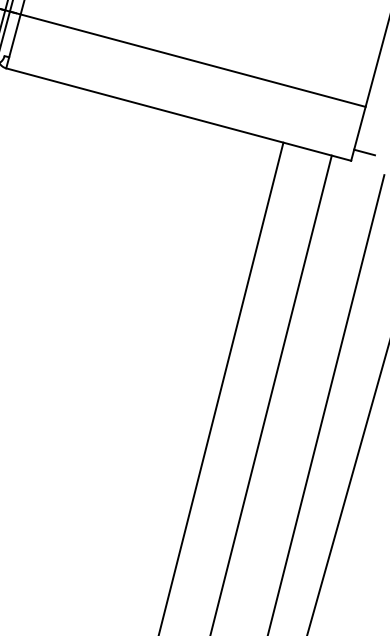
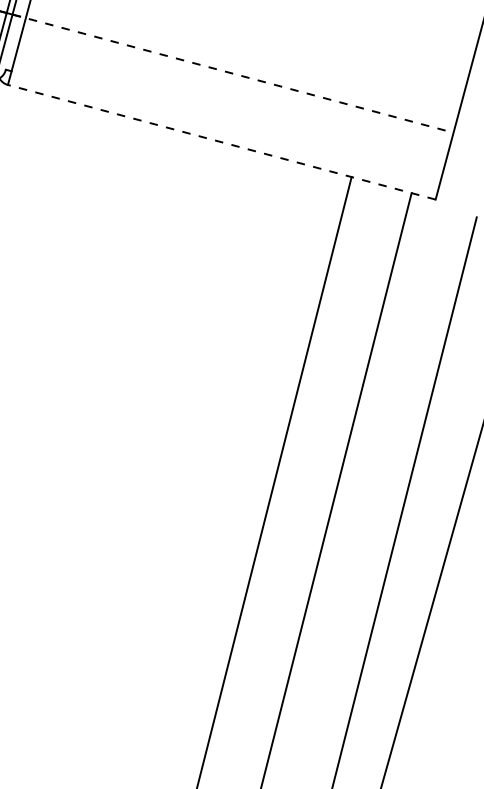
line: (188, 59) -> (233, 73), solid -> dashed
line: (178, 114) -> (221, 142), solid -> dashed
line: (364, 151) -> (452, 188), removed

